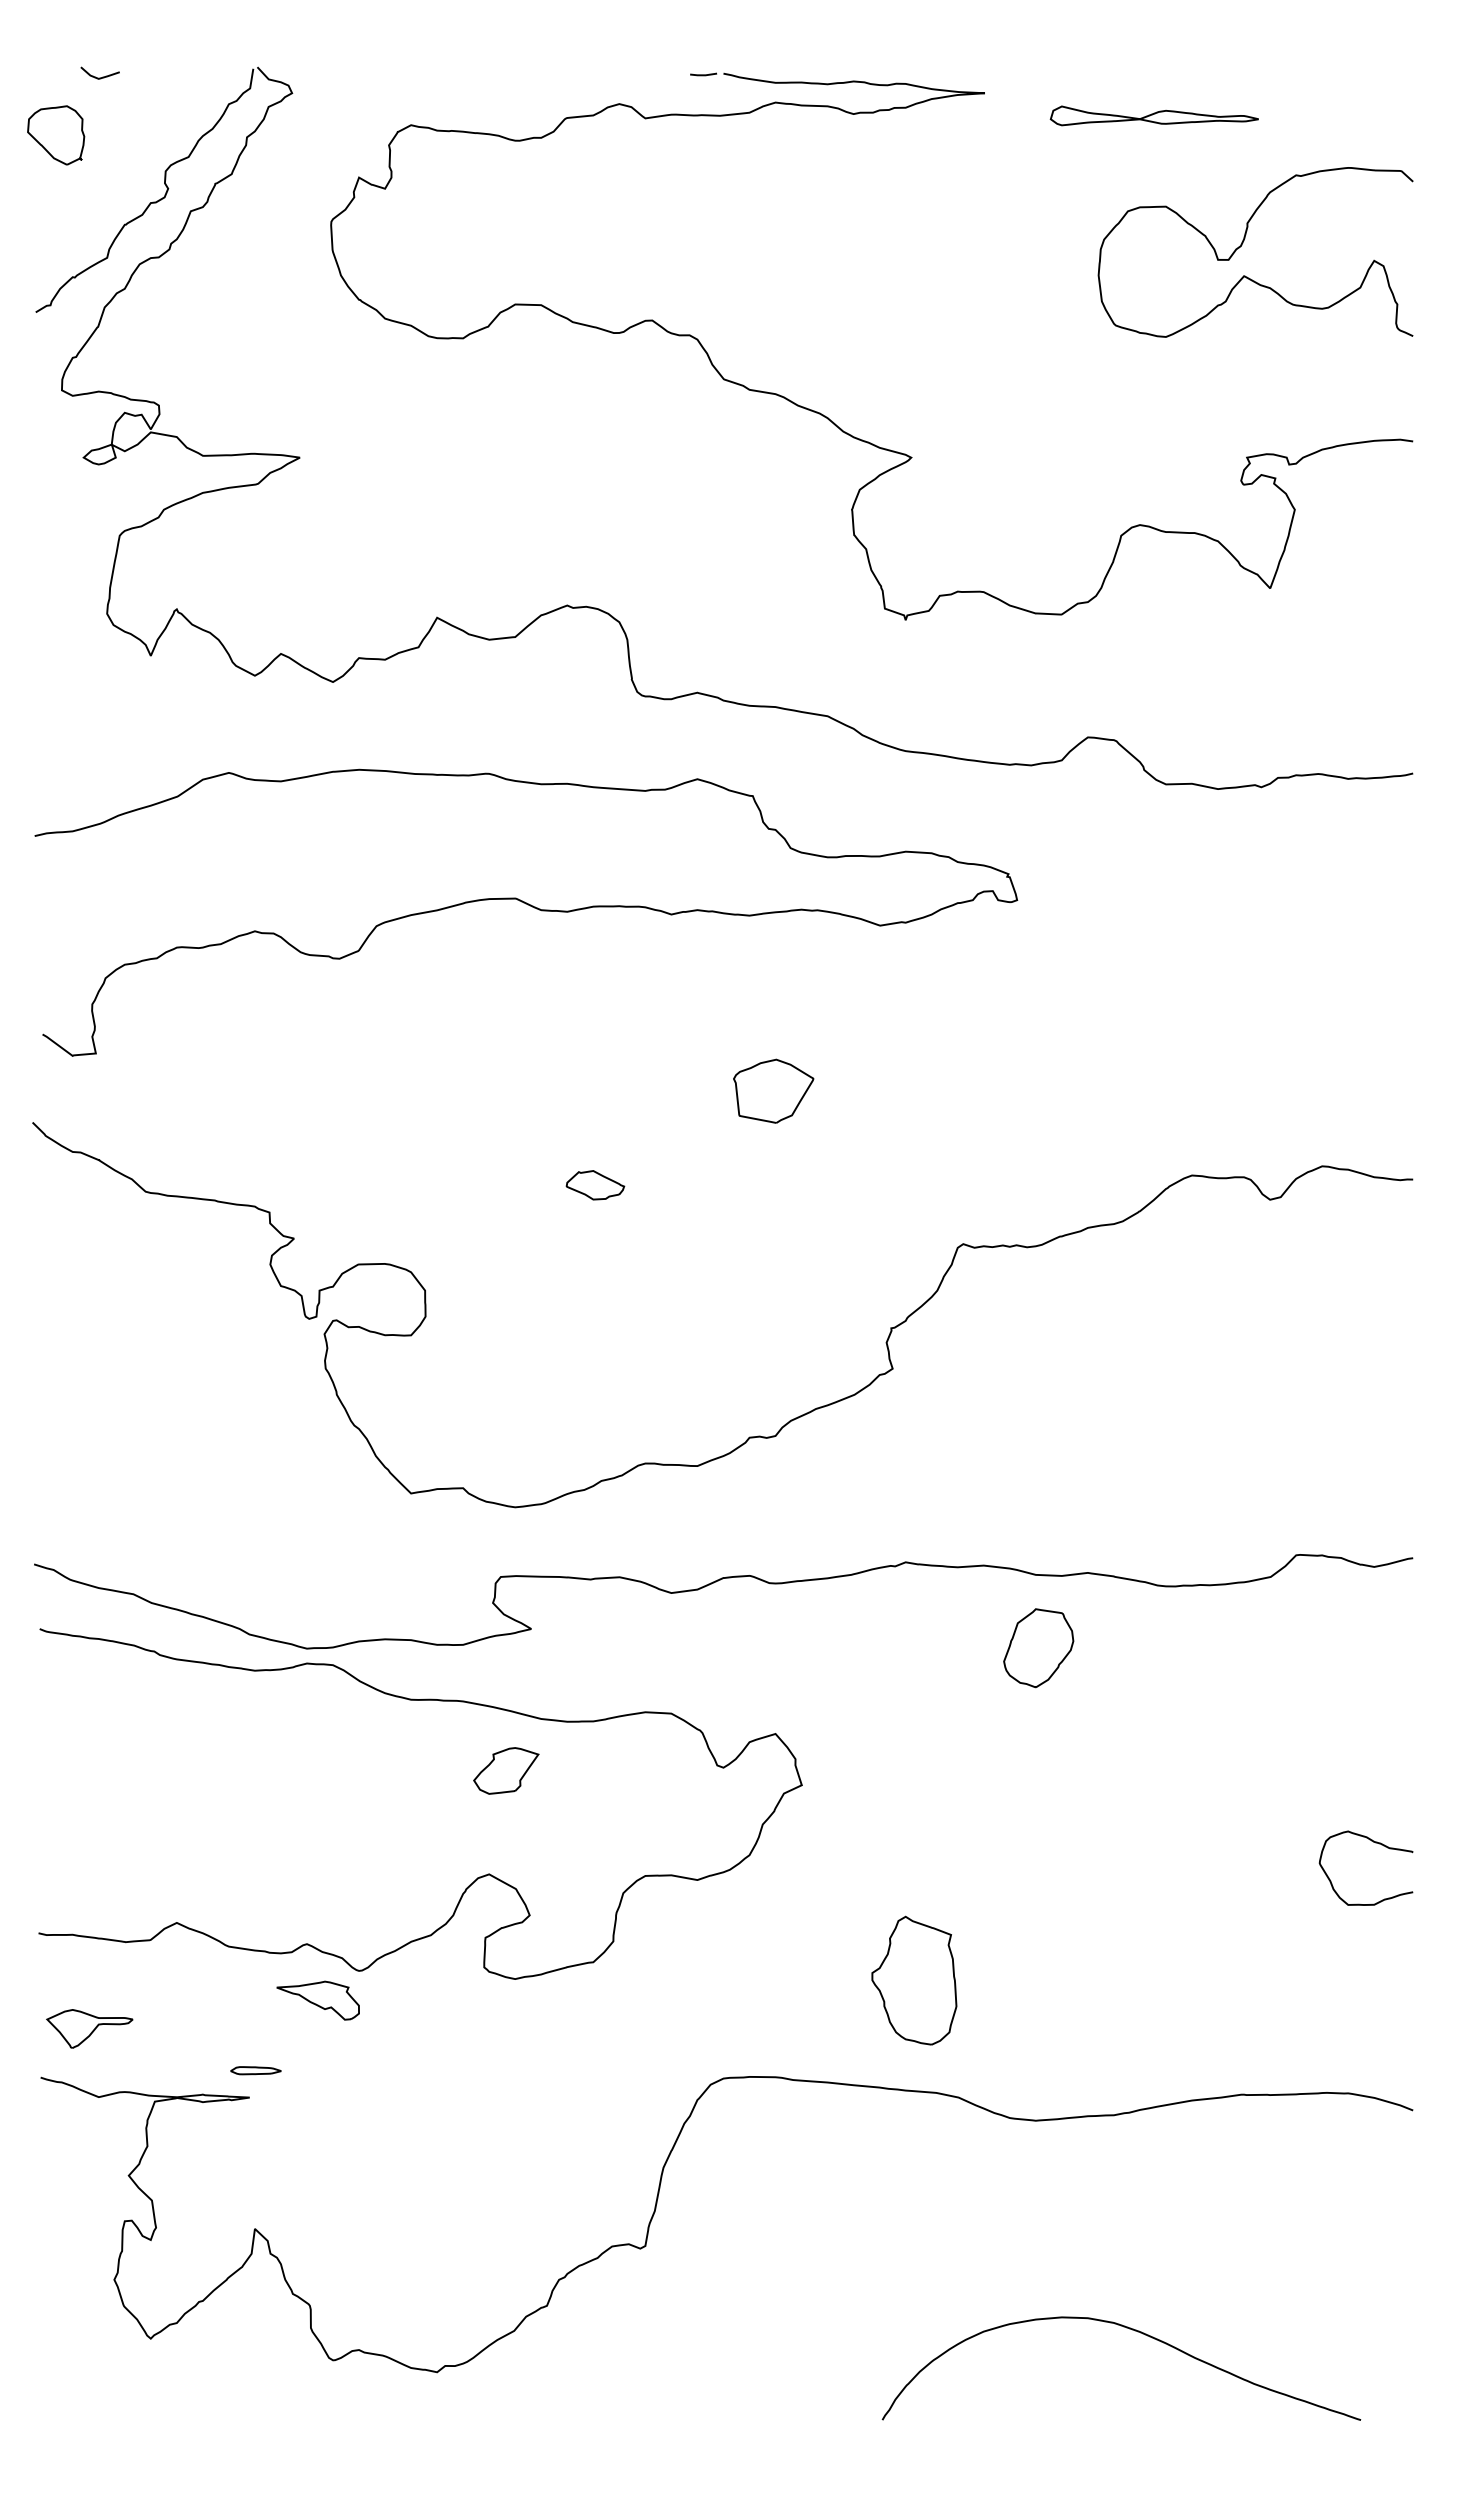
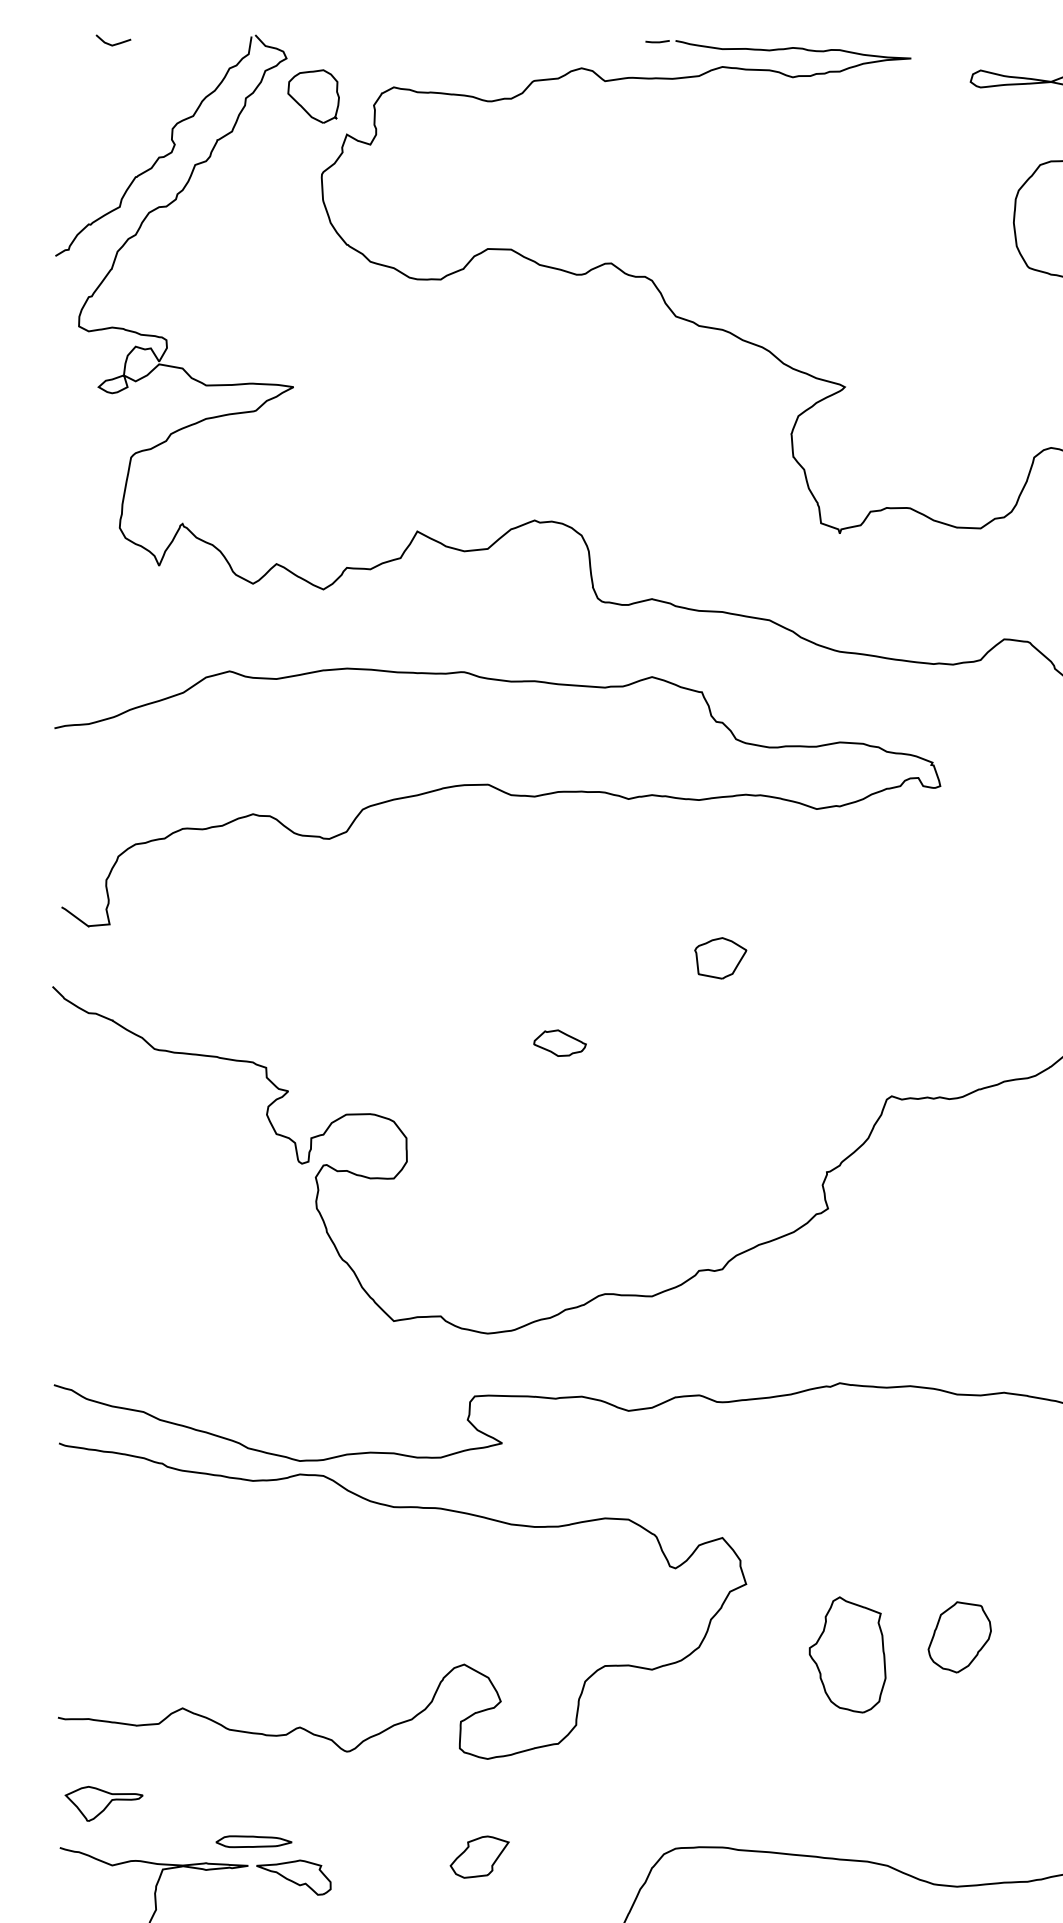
part: (56, 135) -> (313, 96), moved
part: (773, 1090) -> (720, 957), size x0.71
part: (1038, 1648) -> (959, 1637), moved
part: (506, 1770) -> (479, 1856), moved
part: (914, 1980) -> (847, 1654), moved
part: (317, 2000) -> (293, 1877), moved
part: (255, 2070) -> (253, 1841), size x1.67

